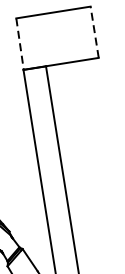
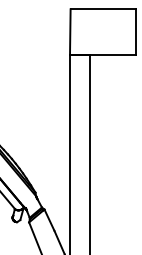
line: (94, 32) -> (136, 32), dashed -> solid
line: (20, 44) -> (70, 32), dashed -> solid

